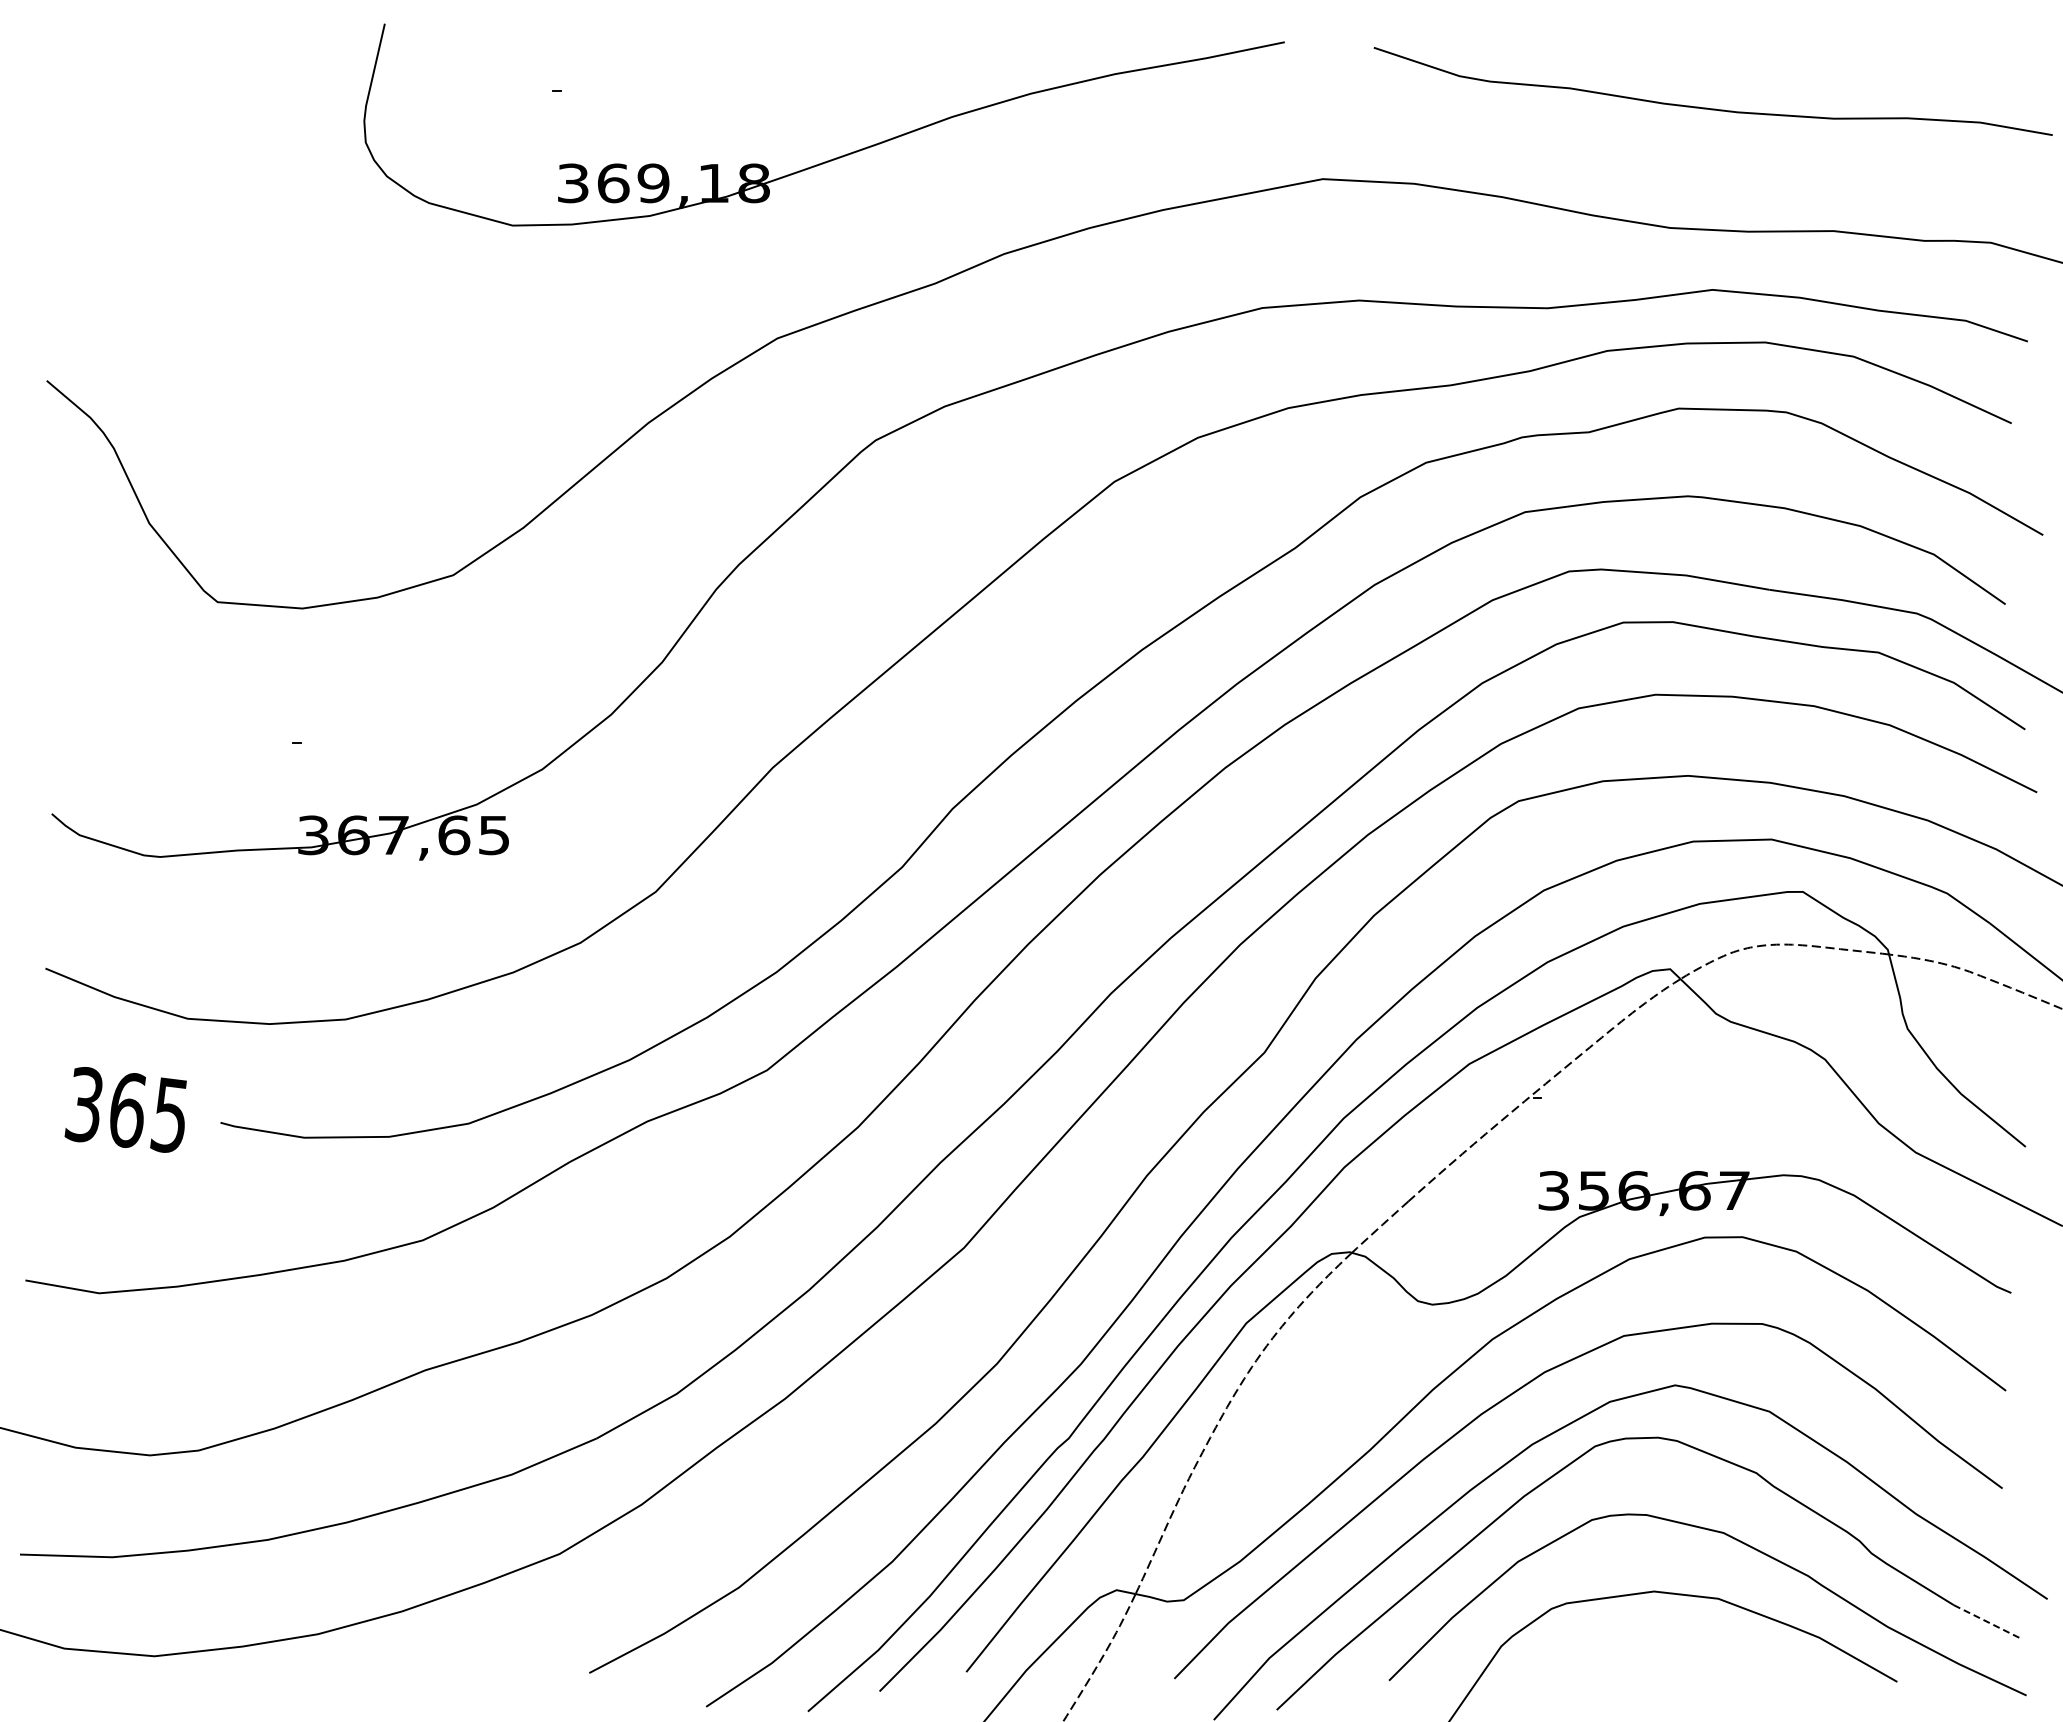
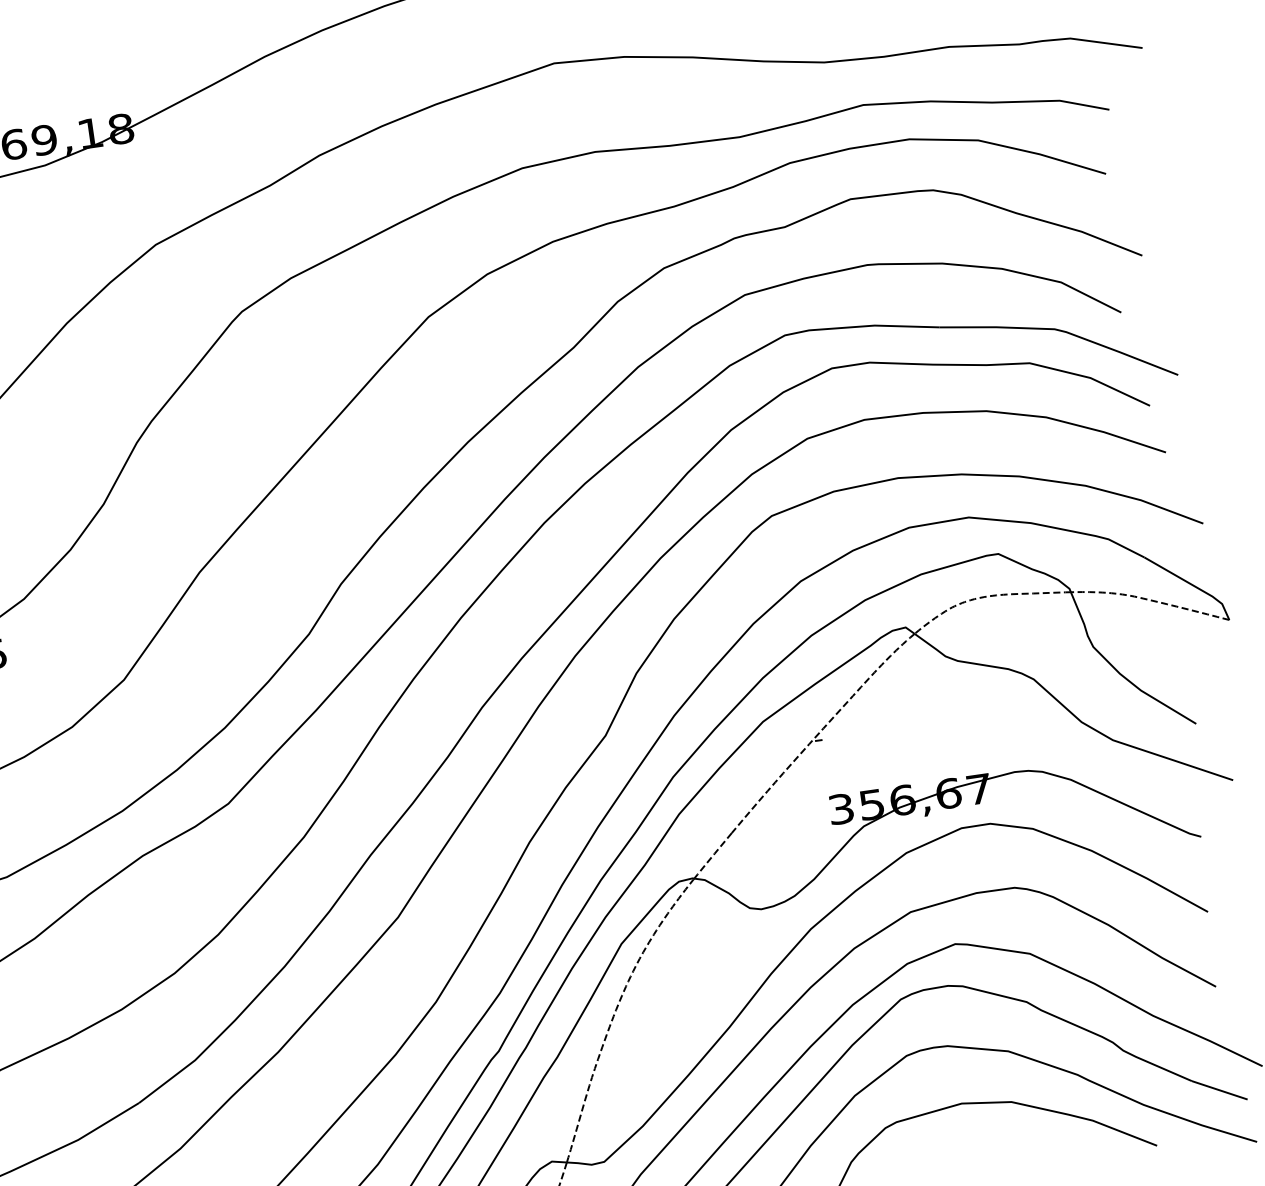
line: (1988, 1622) -> (1220, 1090), dashed -> solid

